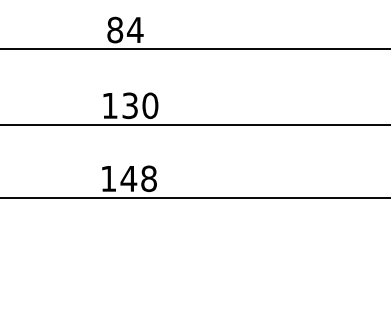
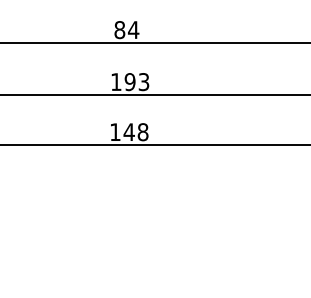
text: (139, 106) -> (136, 82), 130 -> 193

